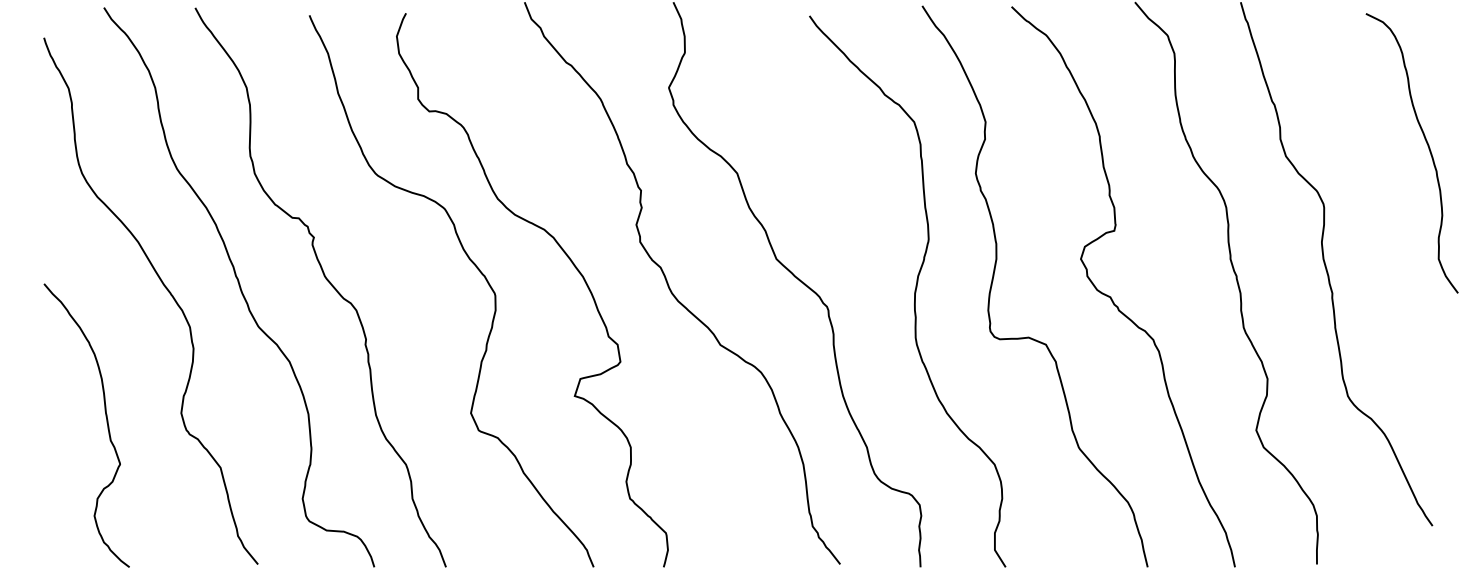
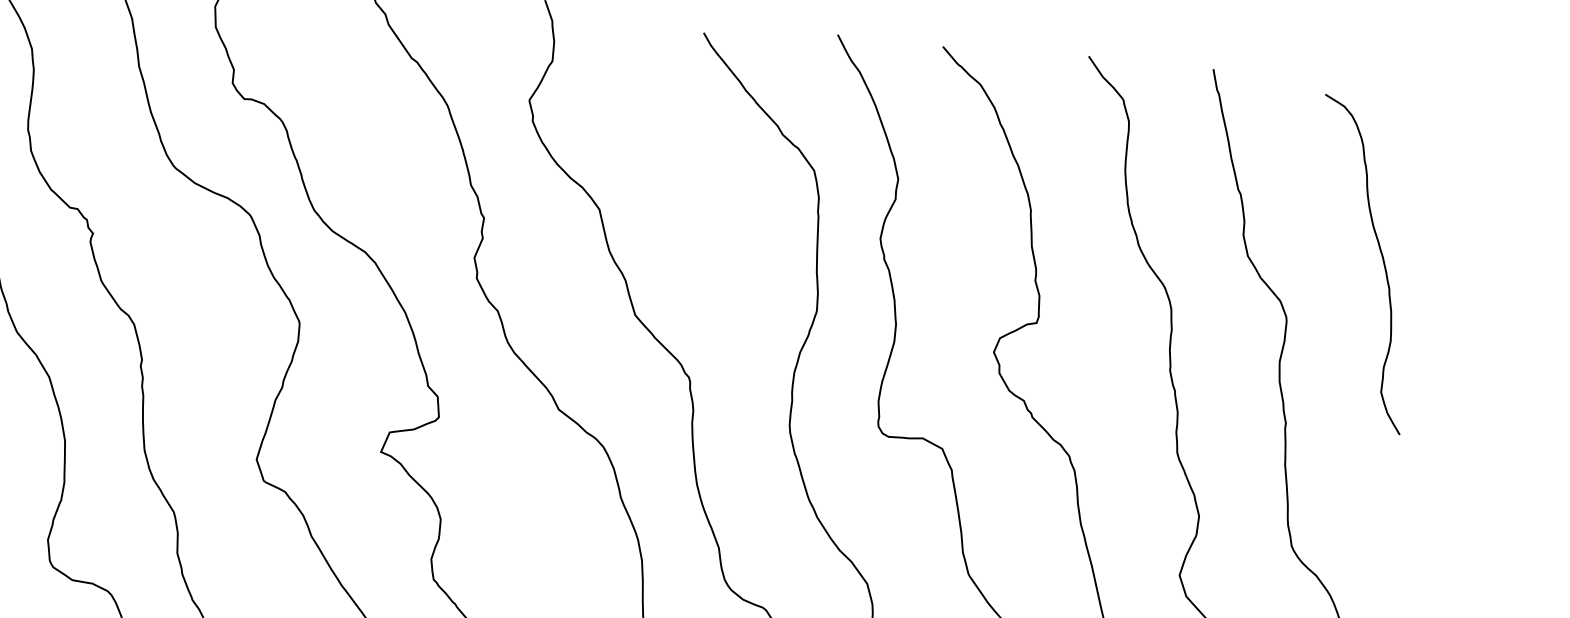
curve: (1427, 146) -> (1381, 258), moved

